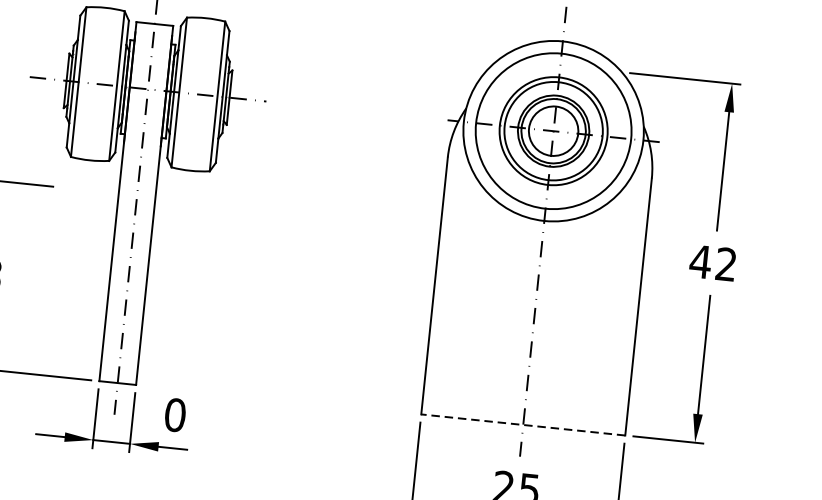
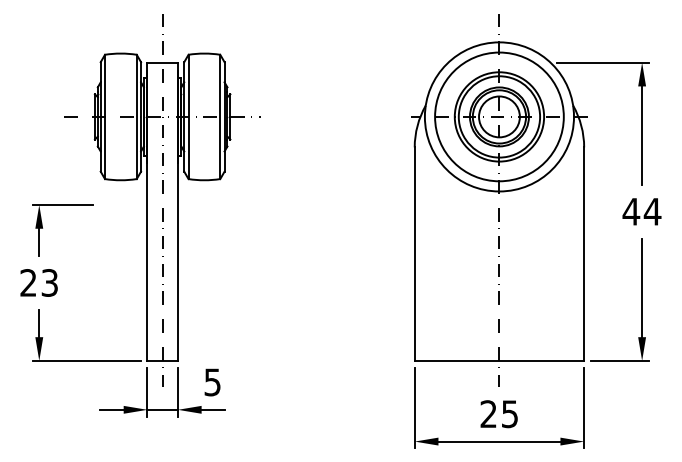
text: (726, 264) -> (652, 211), 42 -> 44
text: (175, 415) -> (212, 382), 0 -> 5
line: (523, 424) -> (499, 360), dashed -> solid

